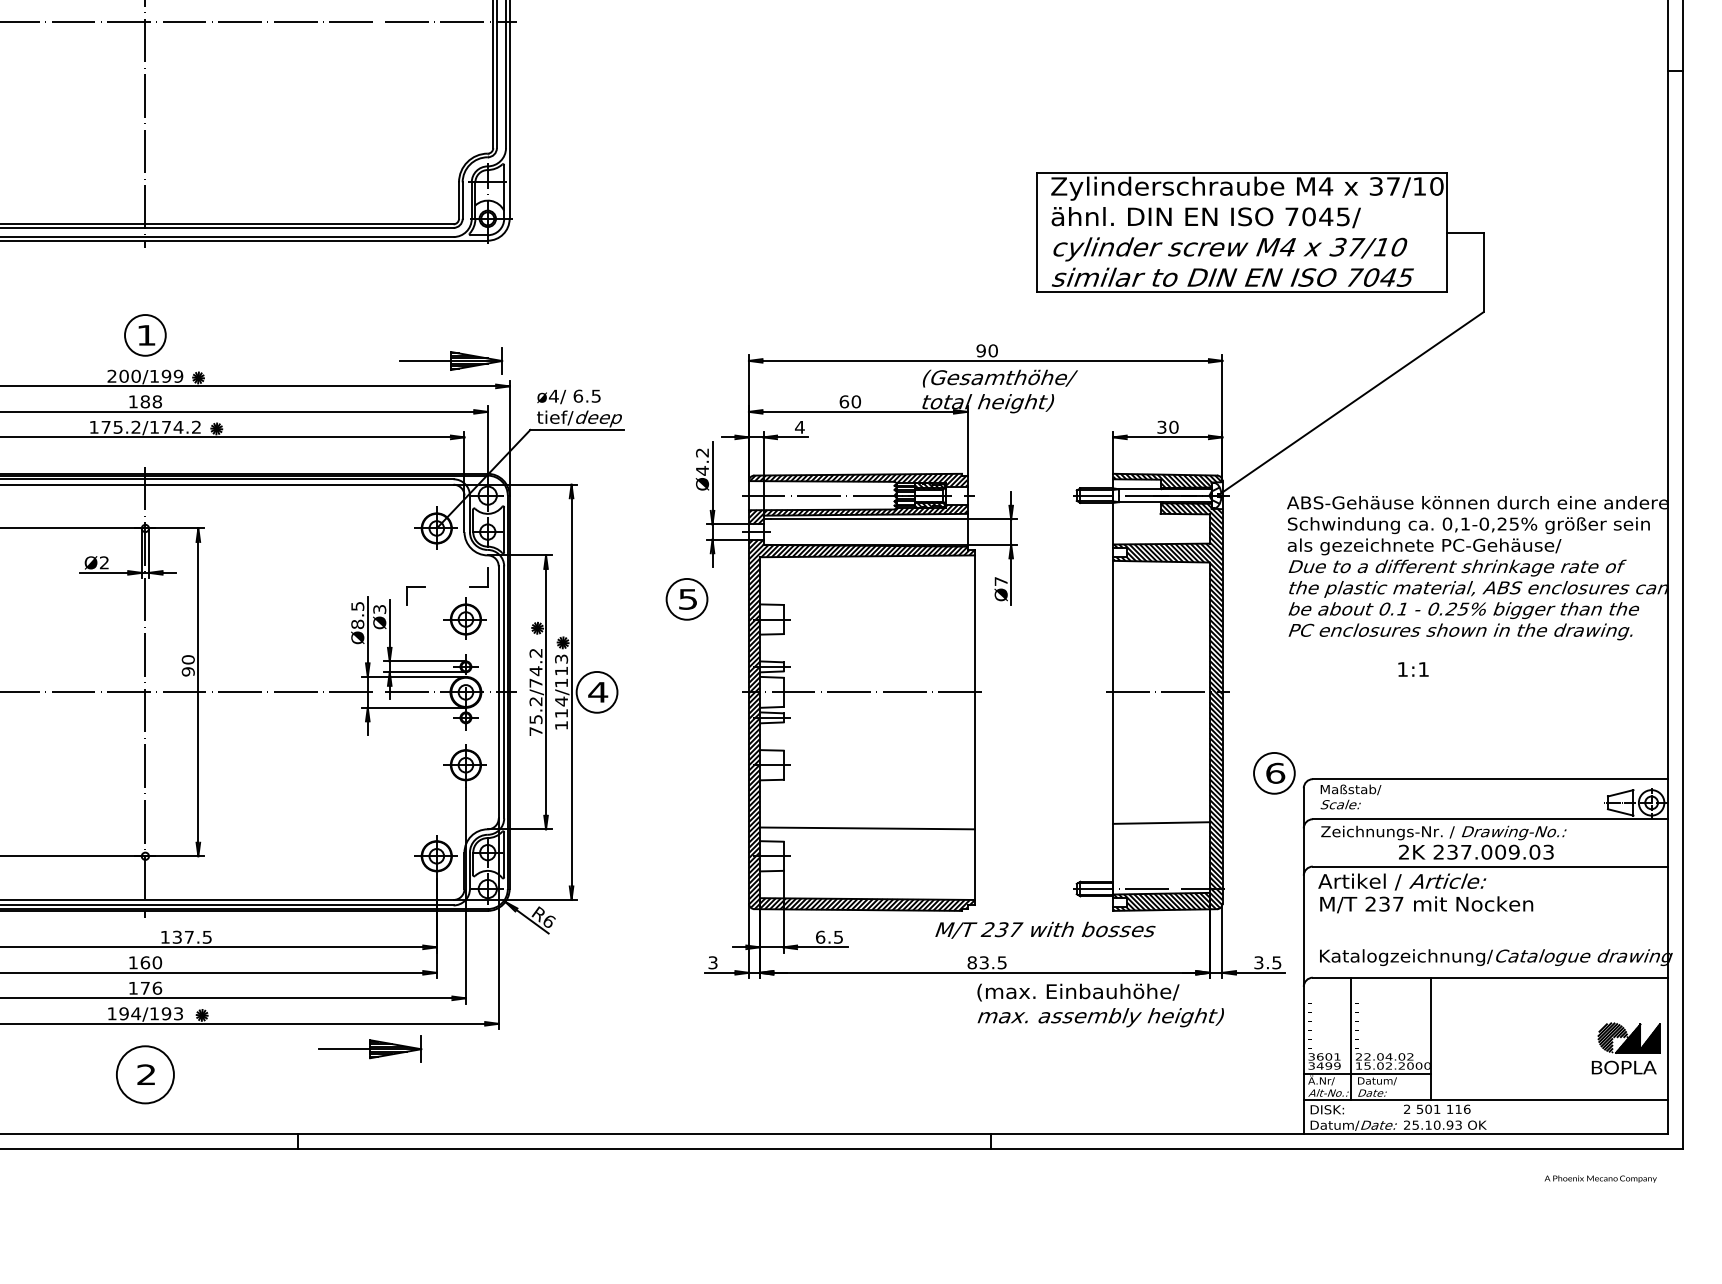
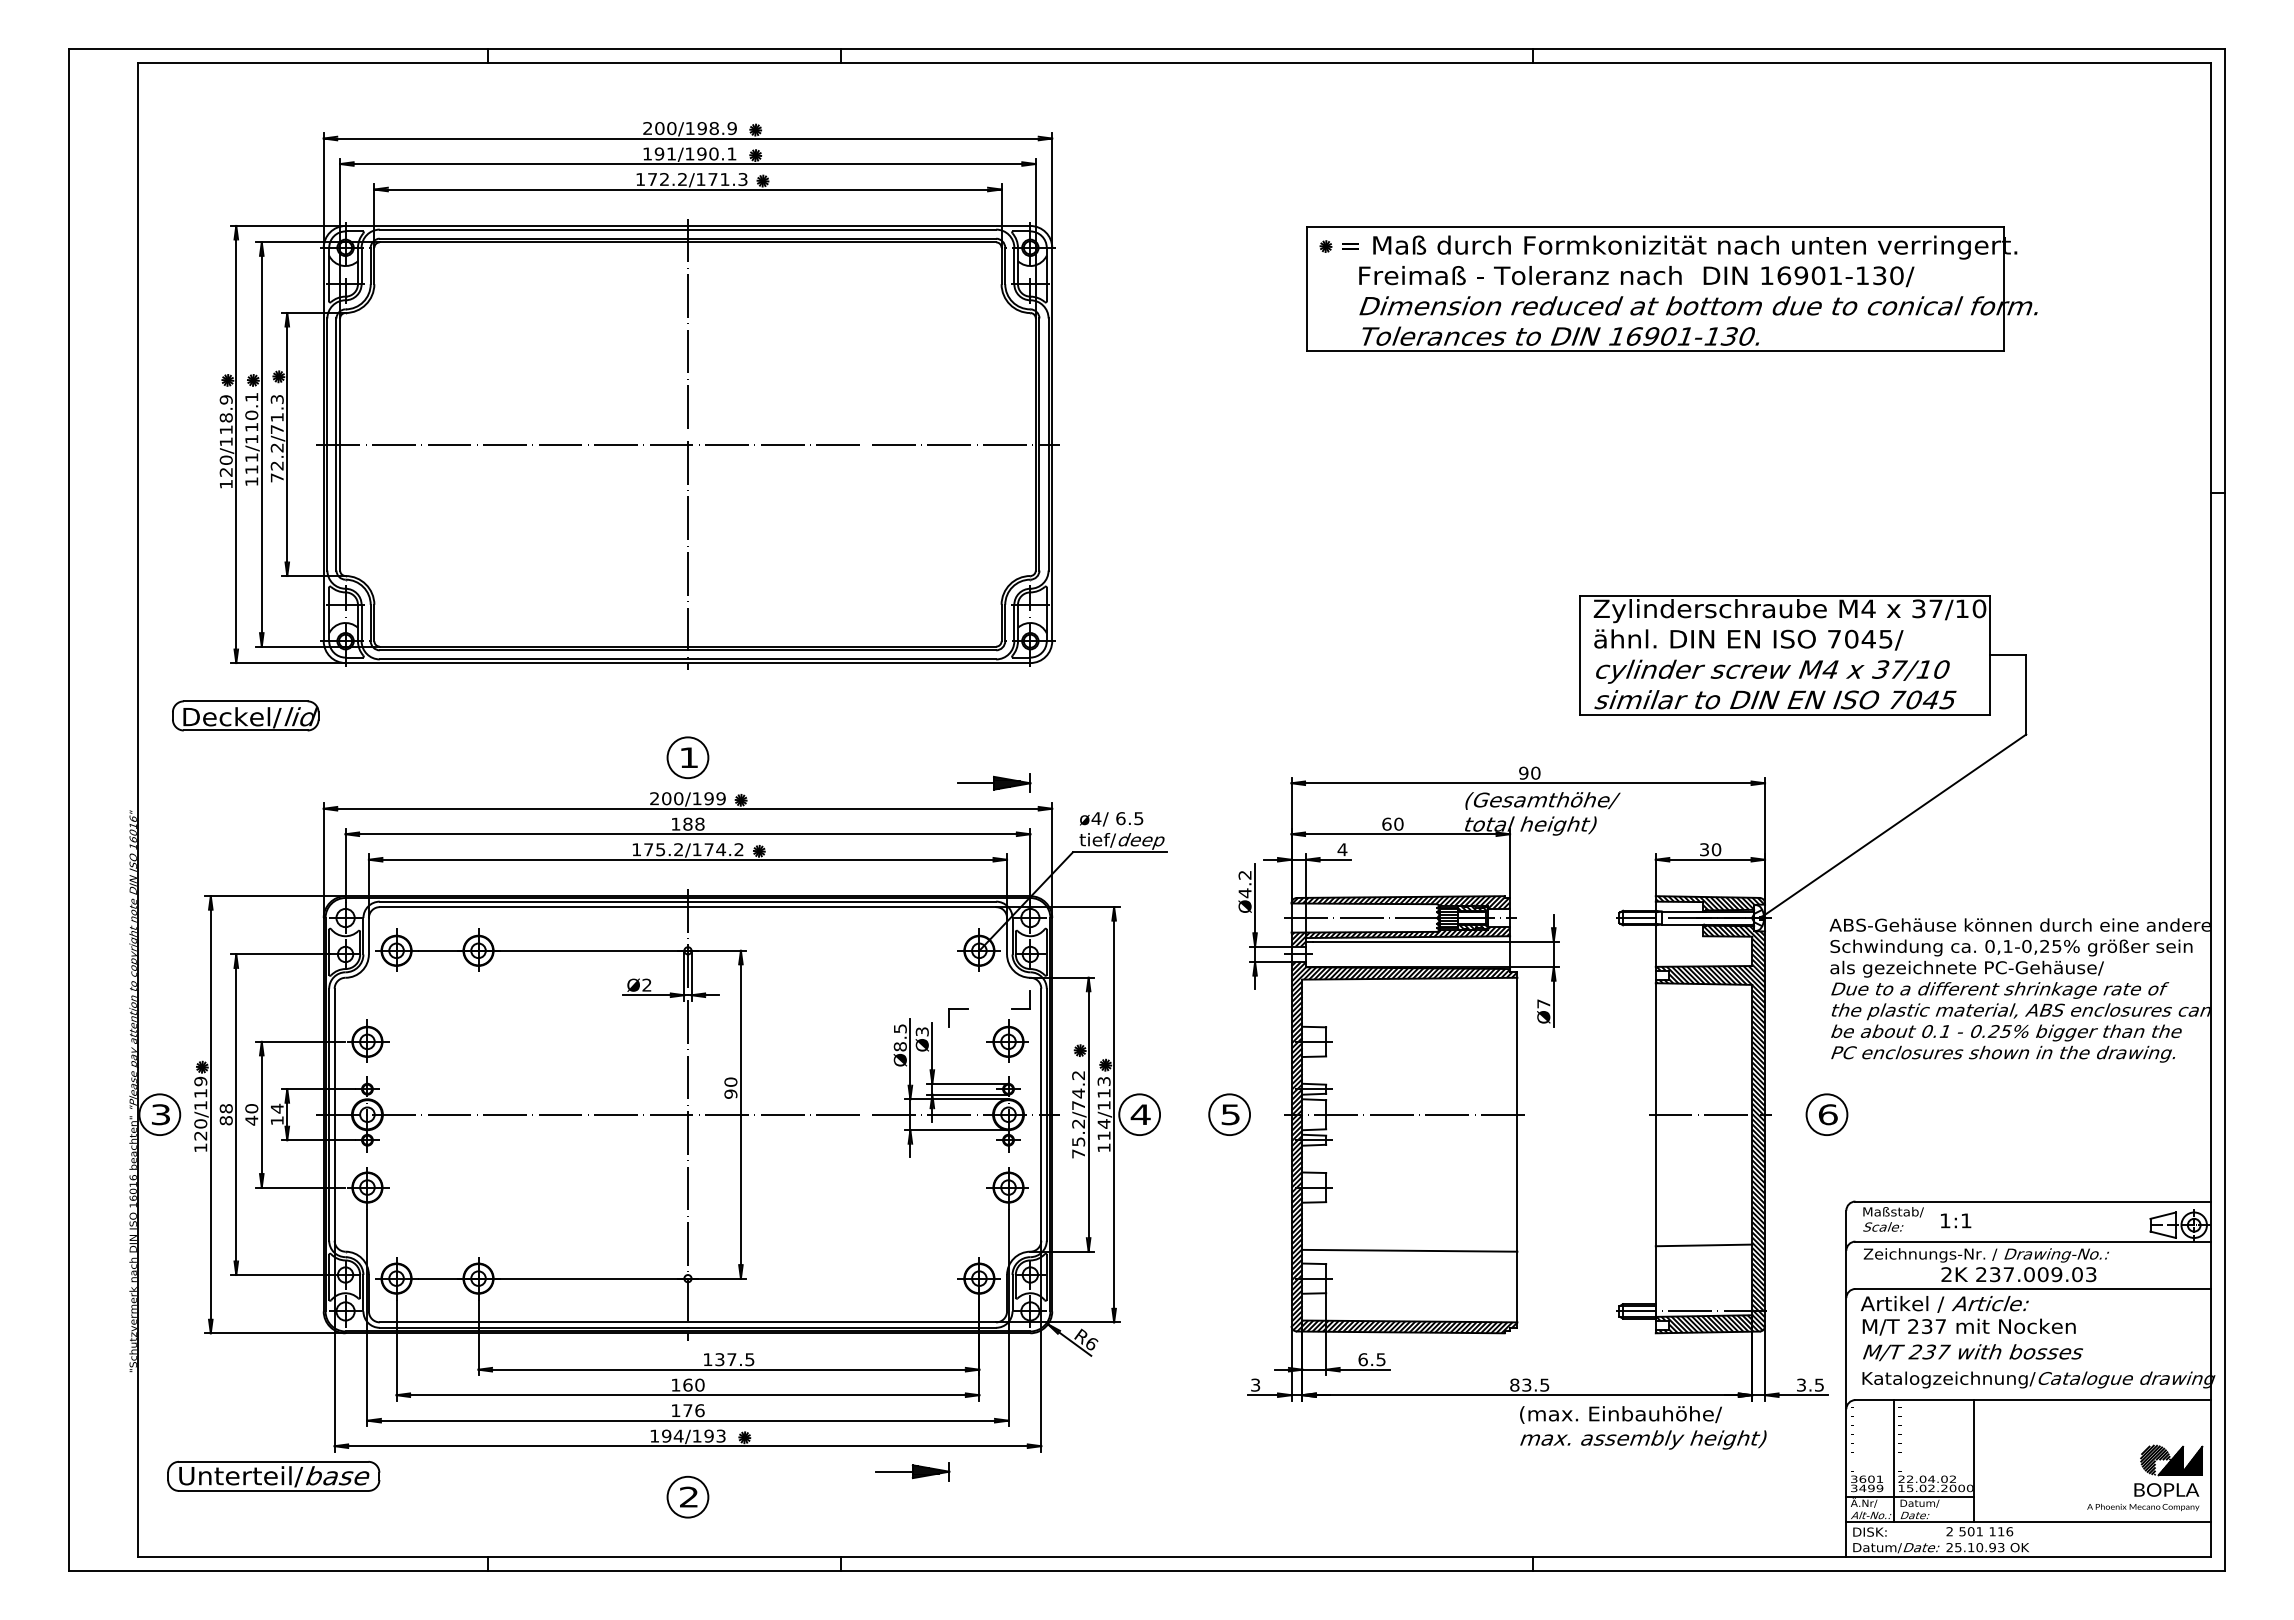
part: (451, 360) -> (994, 782), size x0.71
part: (686, 599) -> (1229, 1114), moved
text: (1413, 669) -> (1956, 1220), moved
part: (1273, 773) -> (1826, 1114), moved
text: (1044, 930) -> (1972, 1352), moved
part: (369, 1049) -> (912, 1471), size x0.71
circle: (144, 1074) -> (687, 1496), size x0.71
text: (1600, 1179) -> (2143, 1507), moved

